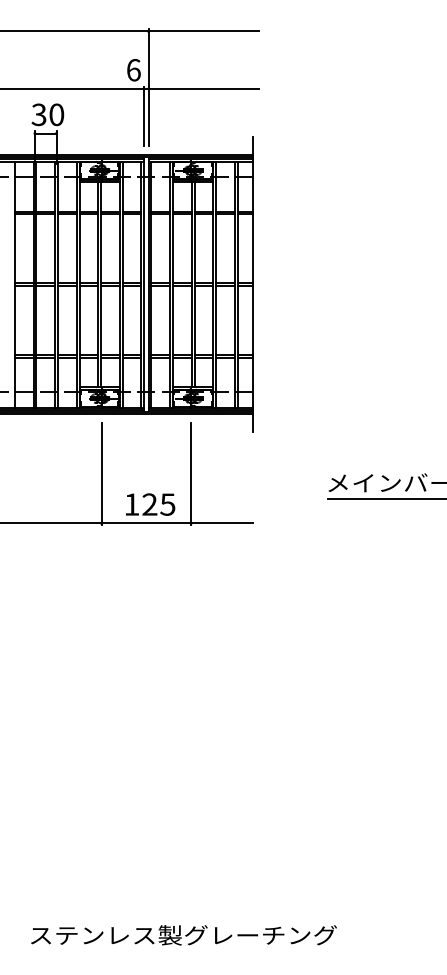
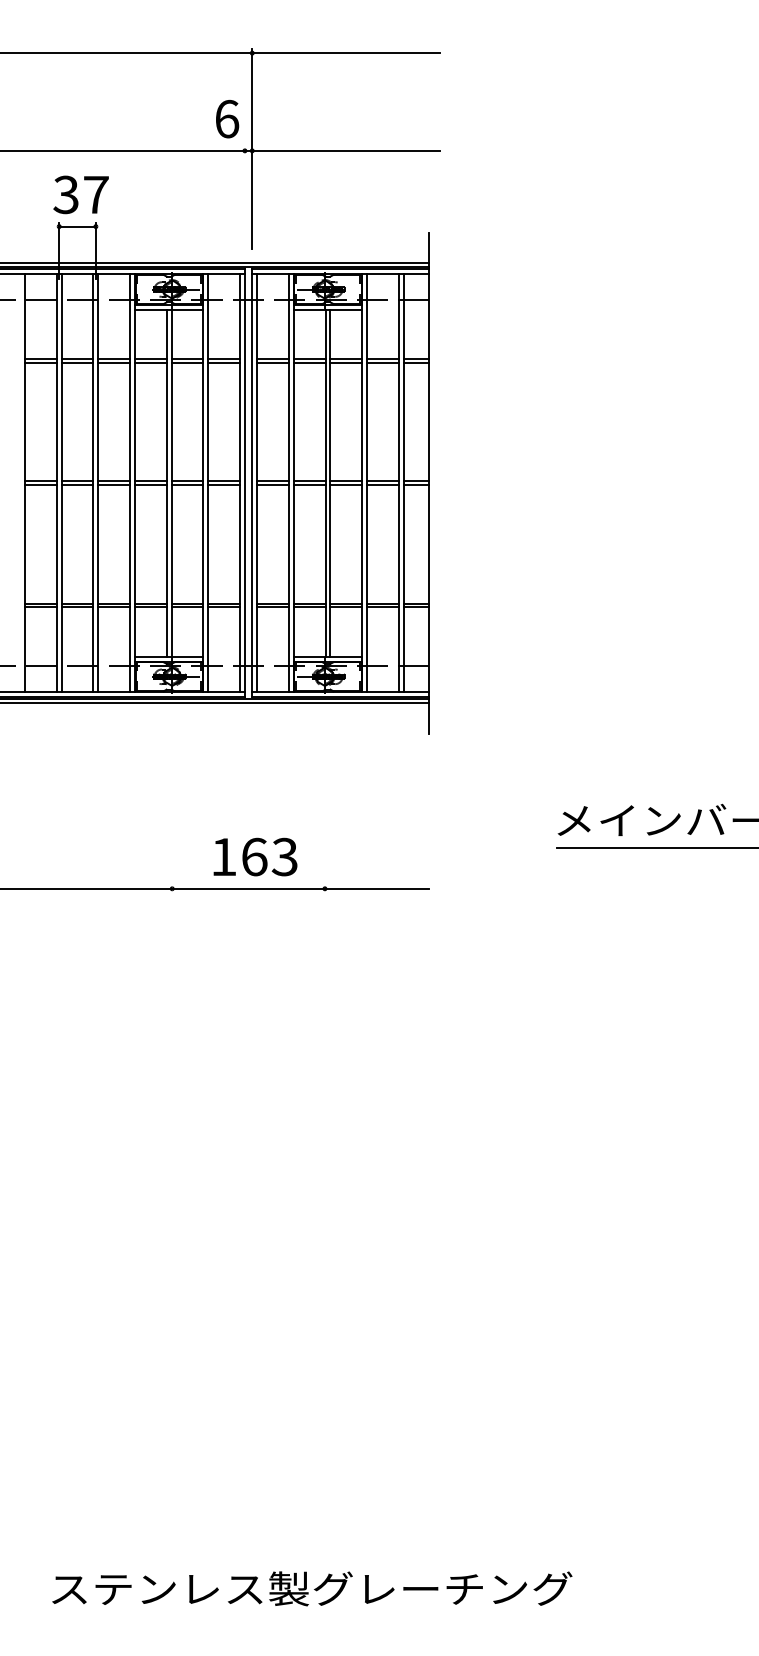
text: (56, 114) -> (95, 194), 30 -> 37
line: (144, 116) -> (245, 197), removed
line: (101, 473) -> (172, 804), removed
line: (191, 473) -> (325, 804), removed
text: (158, 504) -> (269, 856), 125 -> 163

